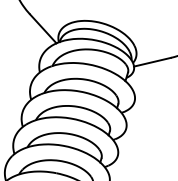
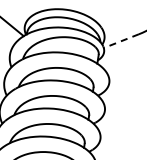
line: (152, 62) -> (121, 41), solid -> dashed

